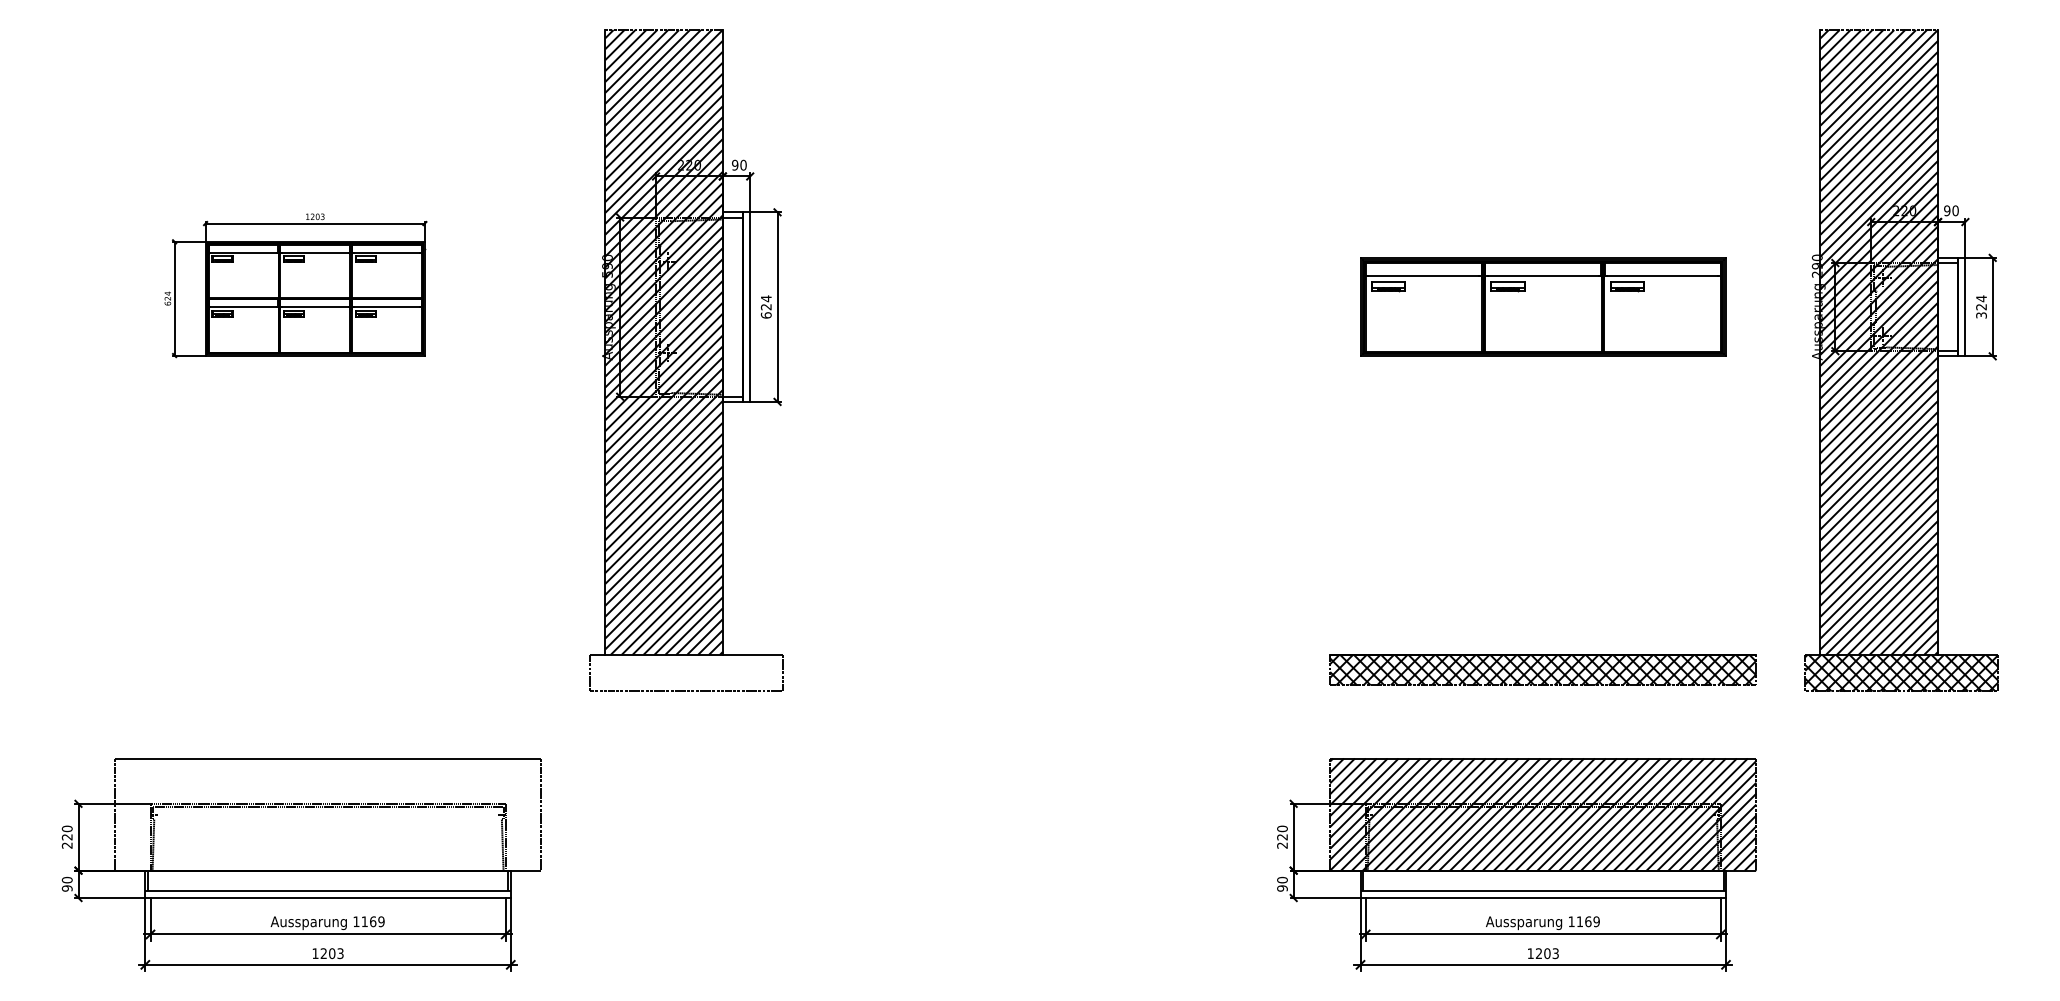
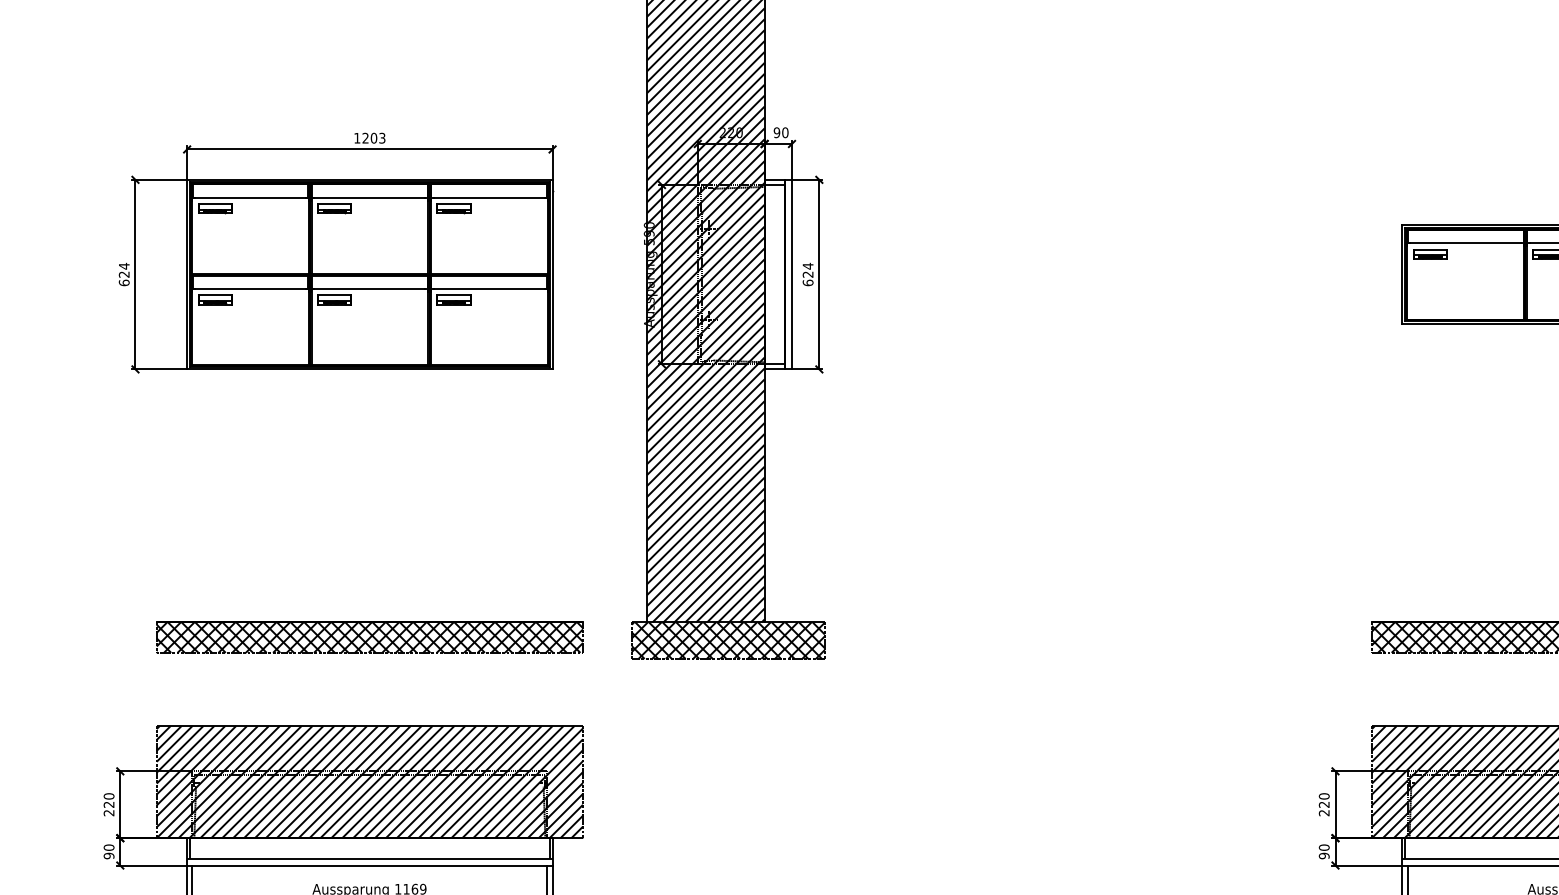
part: (295, 285) -> (337, 253), size x1.67
part: (327, 669) -> (369, 637), added
hatch: (686, 672) -> (728, 640), added
hatch: (327, 814) -> (369, 782), added

